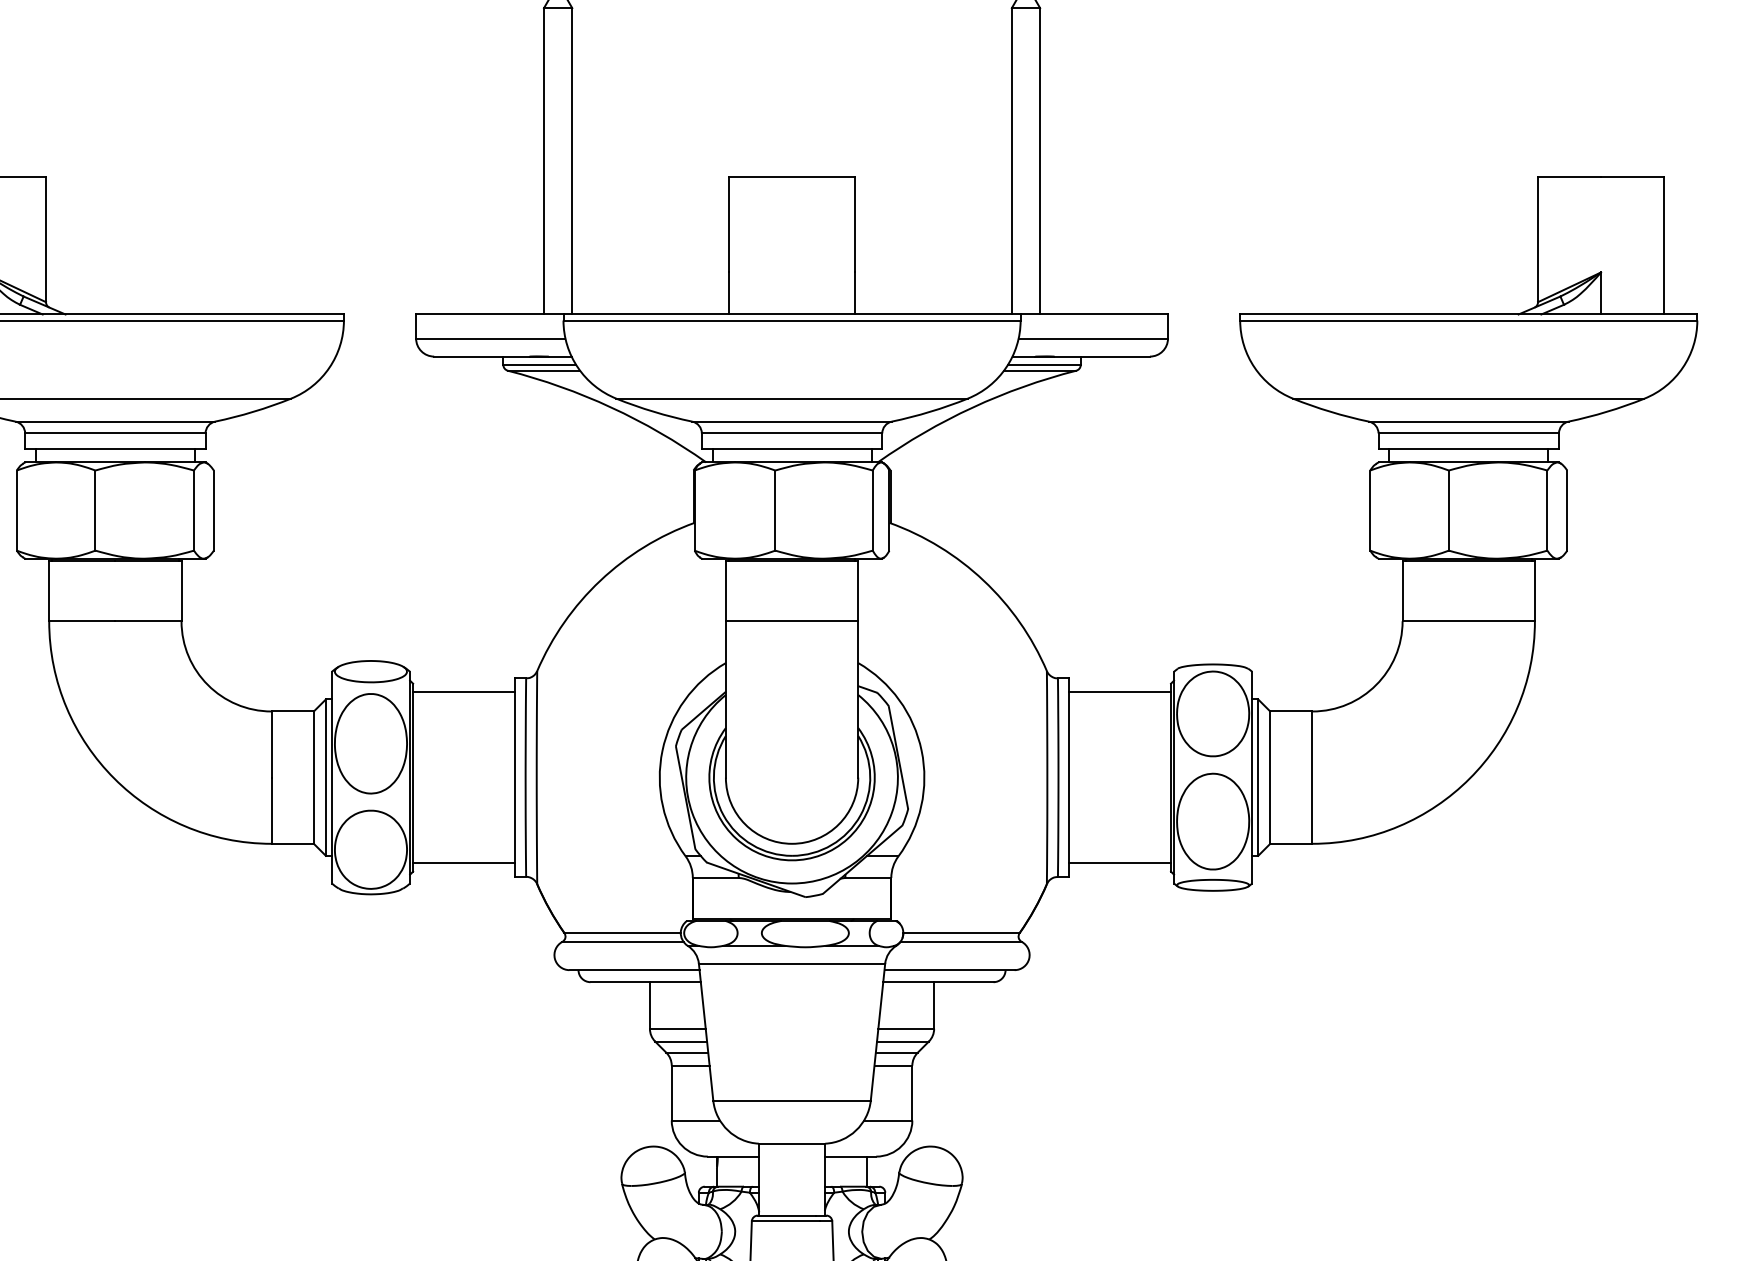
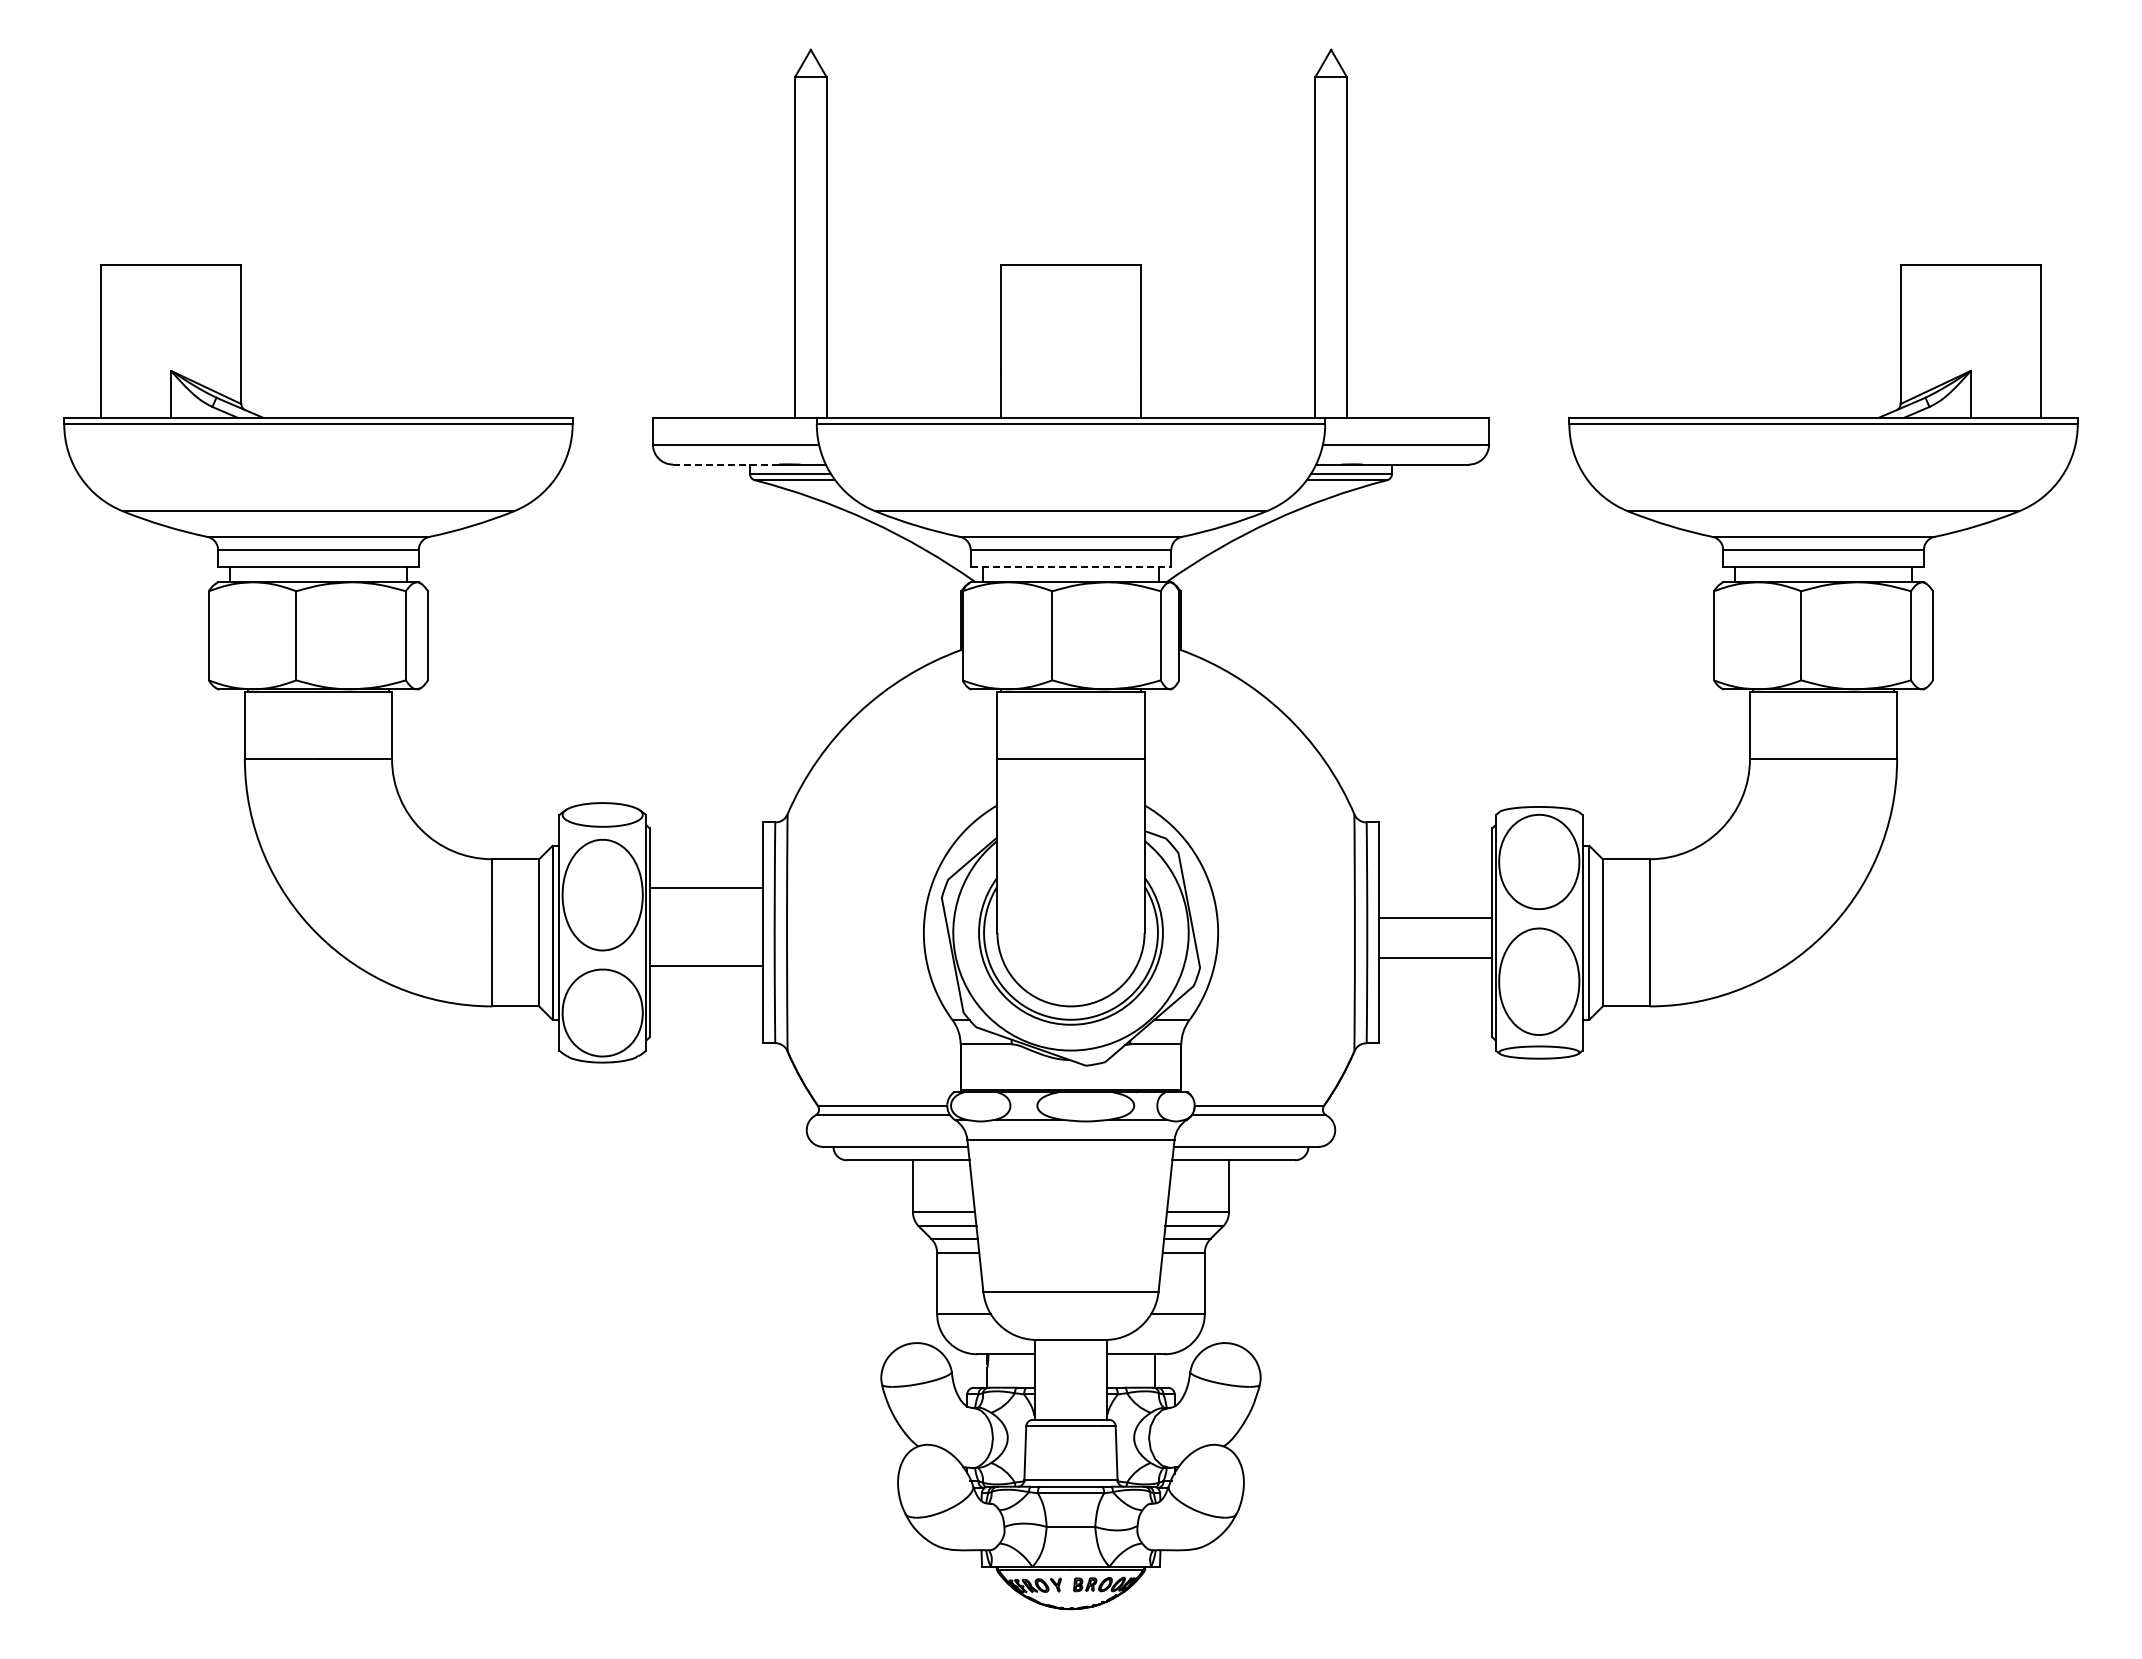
line: (482, 356) -> (726, 464), solid -> dashed
line: (792, 448) -> (1071, 566), solid -> dashed
line: (464, 691) -> (706, 887), moved
line: (1119, 691) -> (1435, 917), moved
line: (464, 863) -> (706, 966), moved
line: (1119, 863) -> (1435, 958), moved

